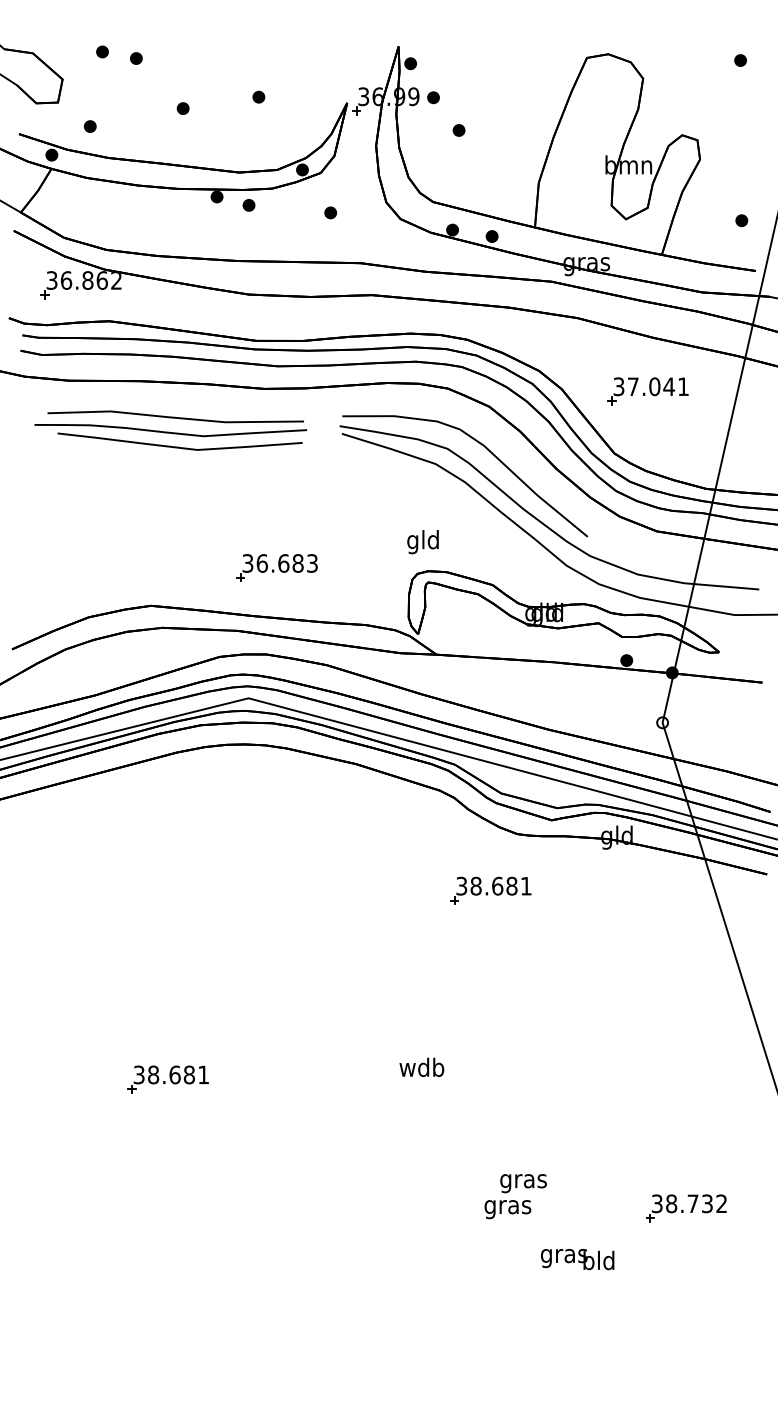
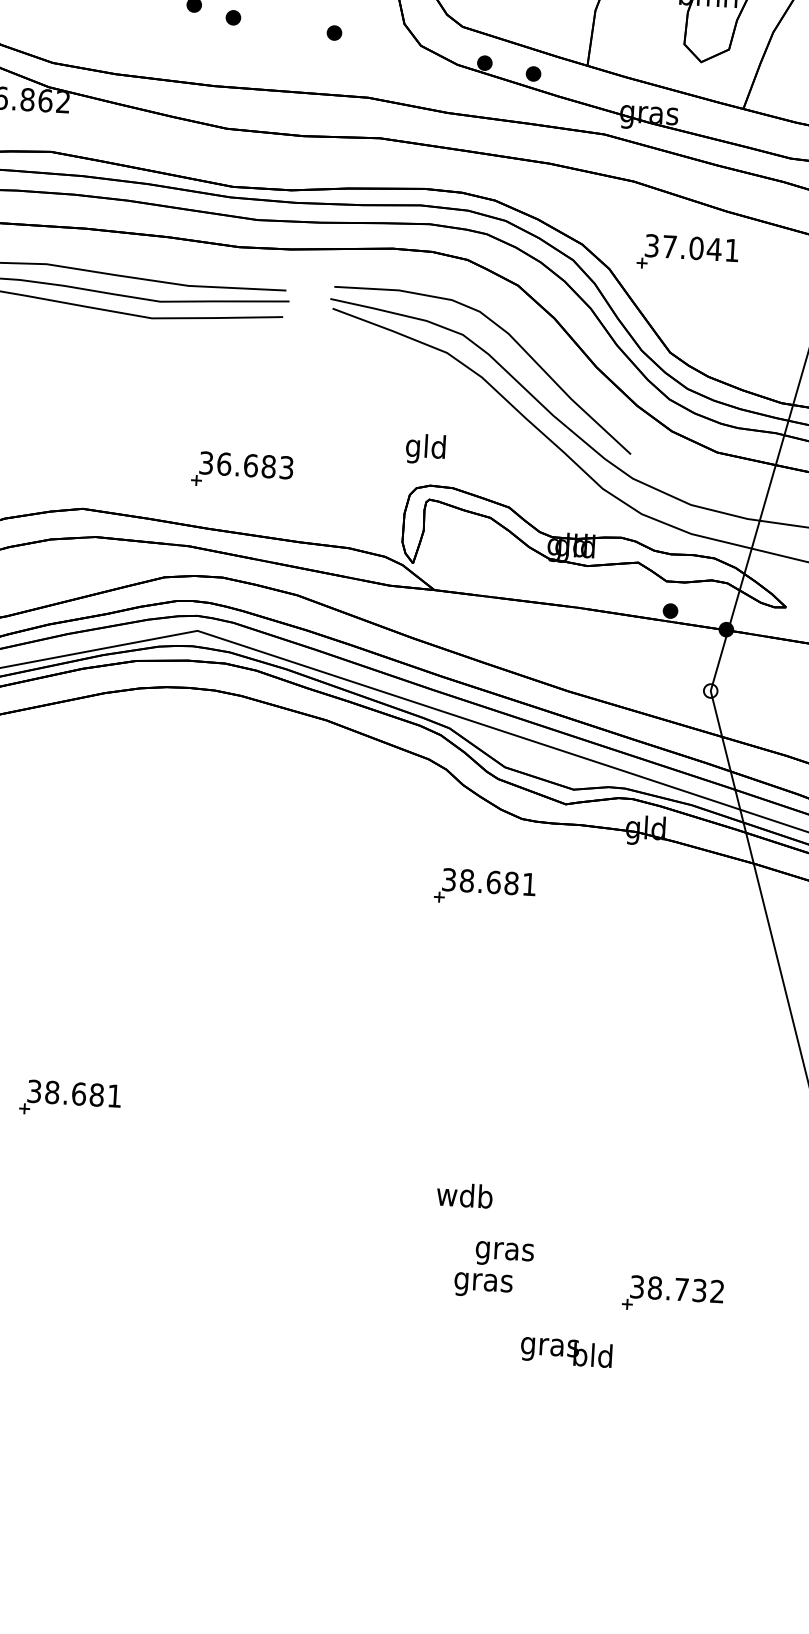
part: (647, 391) -> (687, 253), moved
text: (421, 1066) -> (464, 1194), moved
part: (686, 1208) -> (673, 1294), moved

